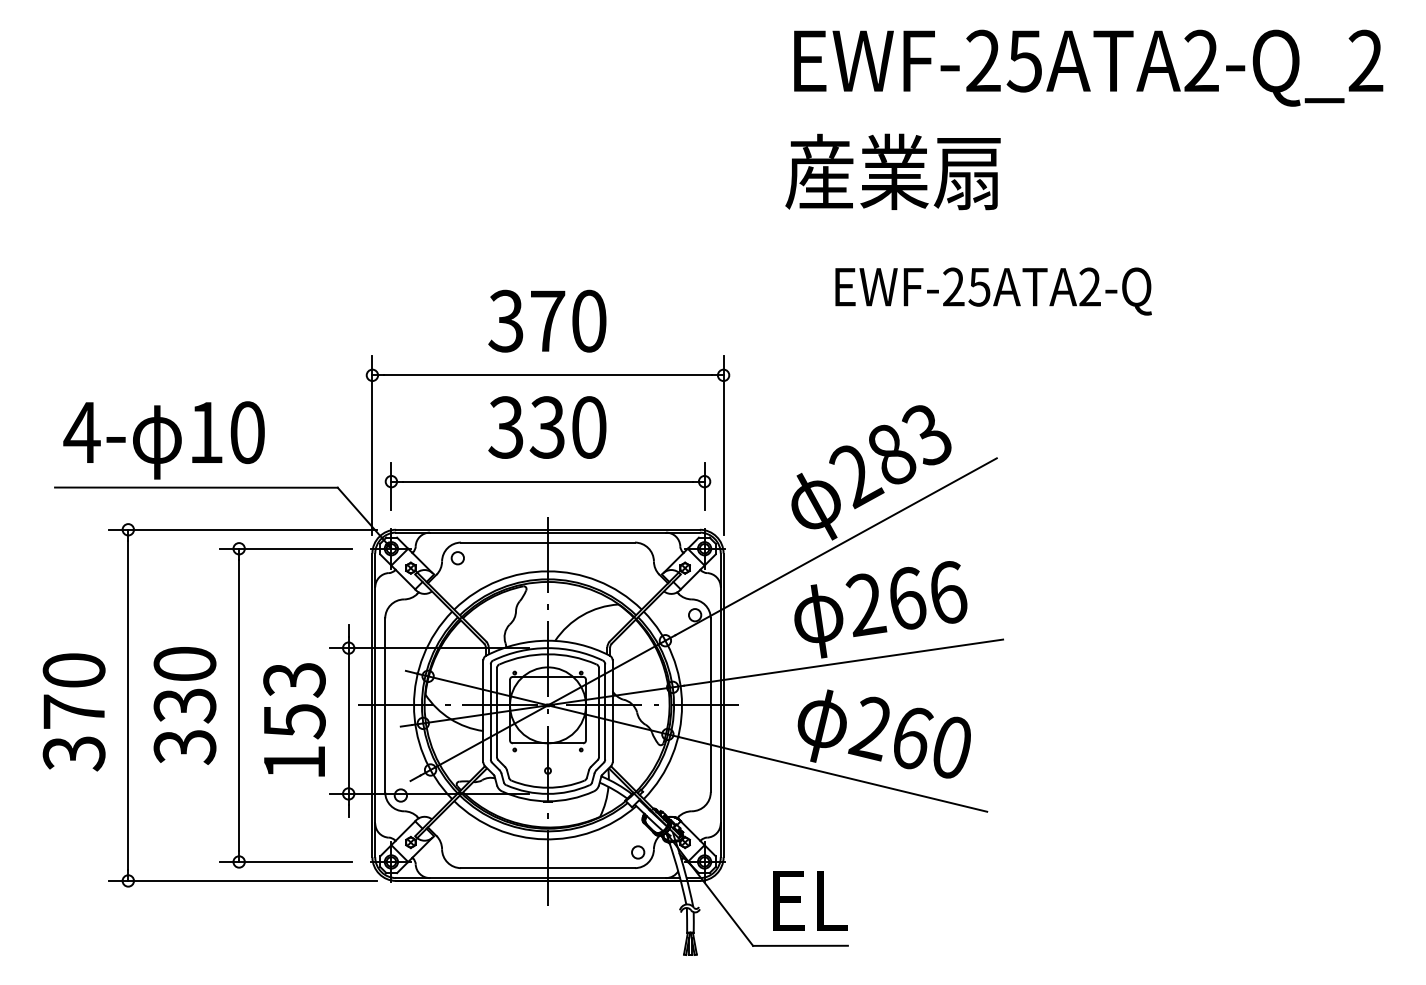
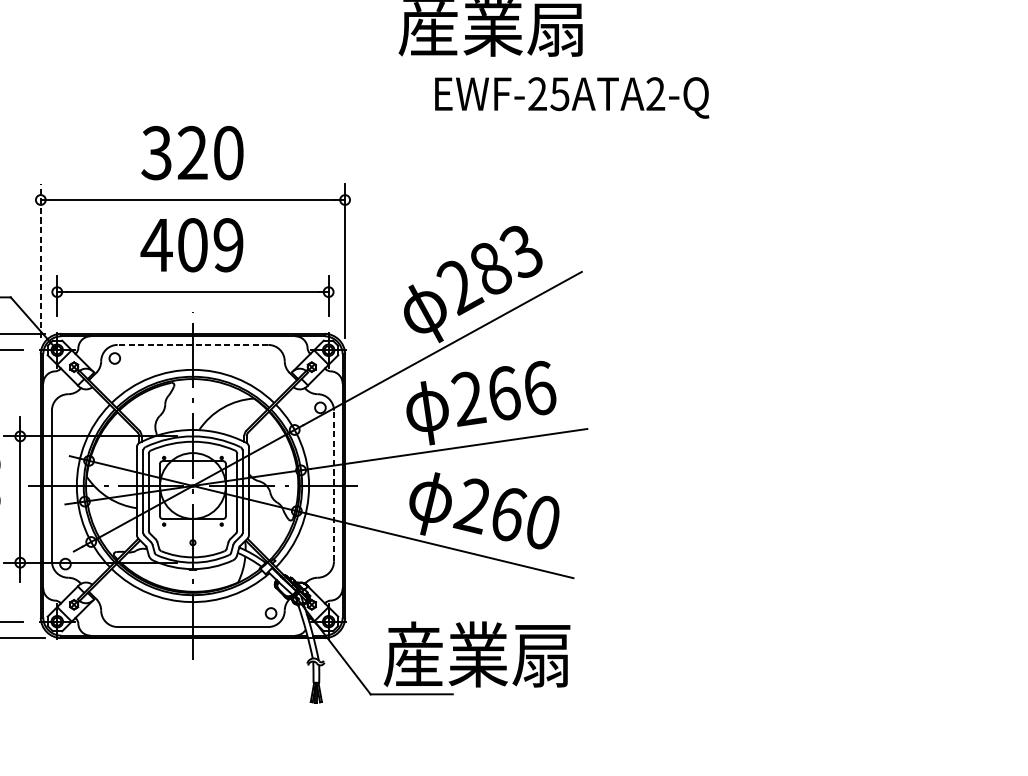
text: (993, 291) -> (572, 97), moved
text: (547, 320) -> (192, 152), 370 -> 320
text: (546, 427) -> (191, 245), 330 -> 409
line: (372, 444) -> (40, 259), solid -> dashed
line: (548, 542) -> (193, 344), solid -> dashed
line: (710, 705) -> (333, 486), solid -> dashed
text: (875, 899) -> (476, 654), EL -> 産業扇

